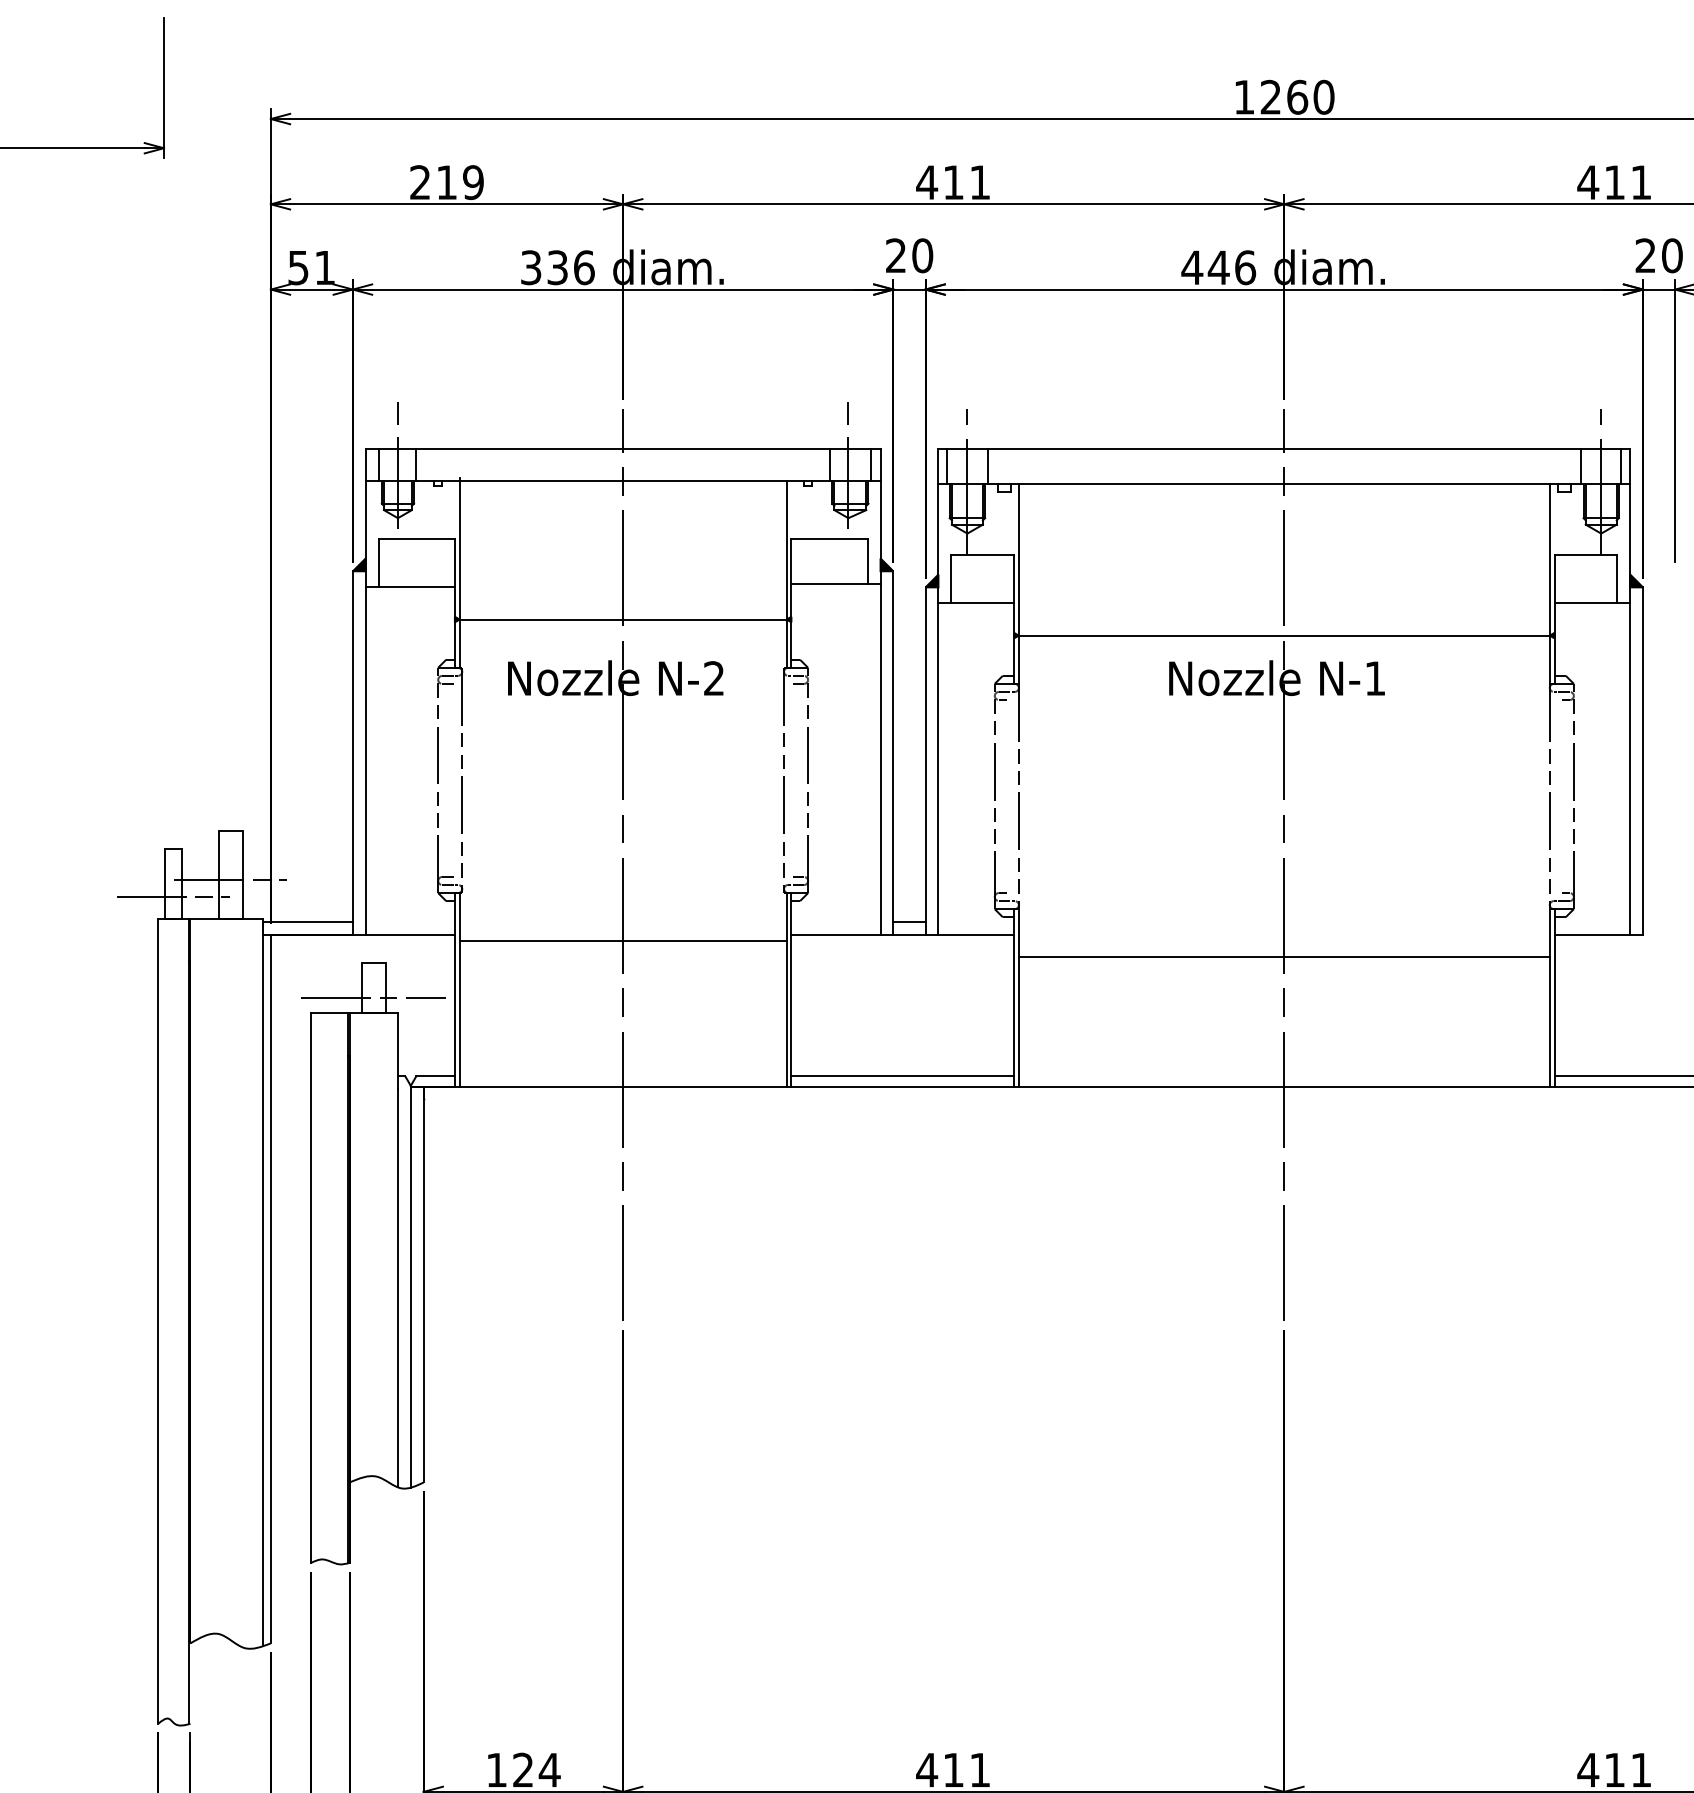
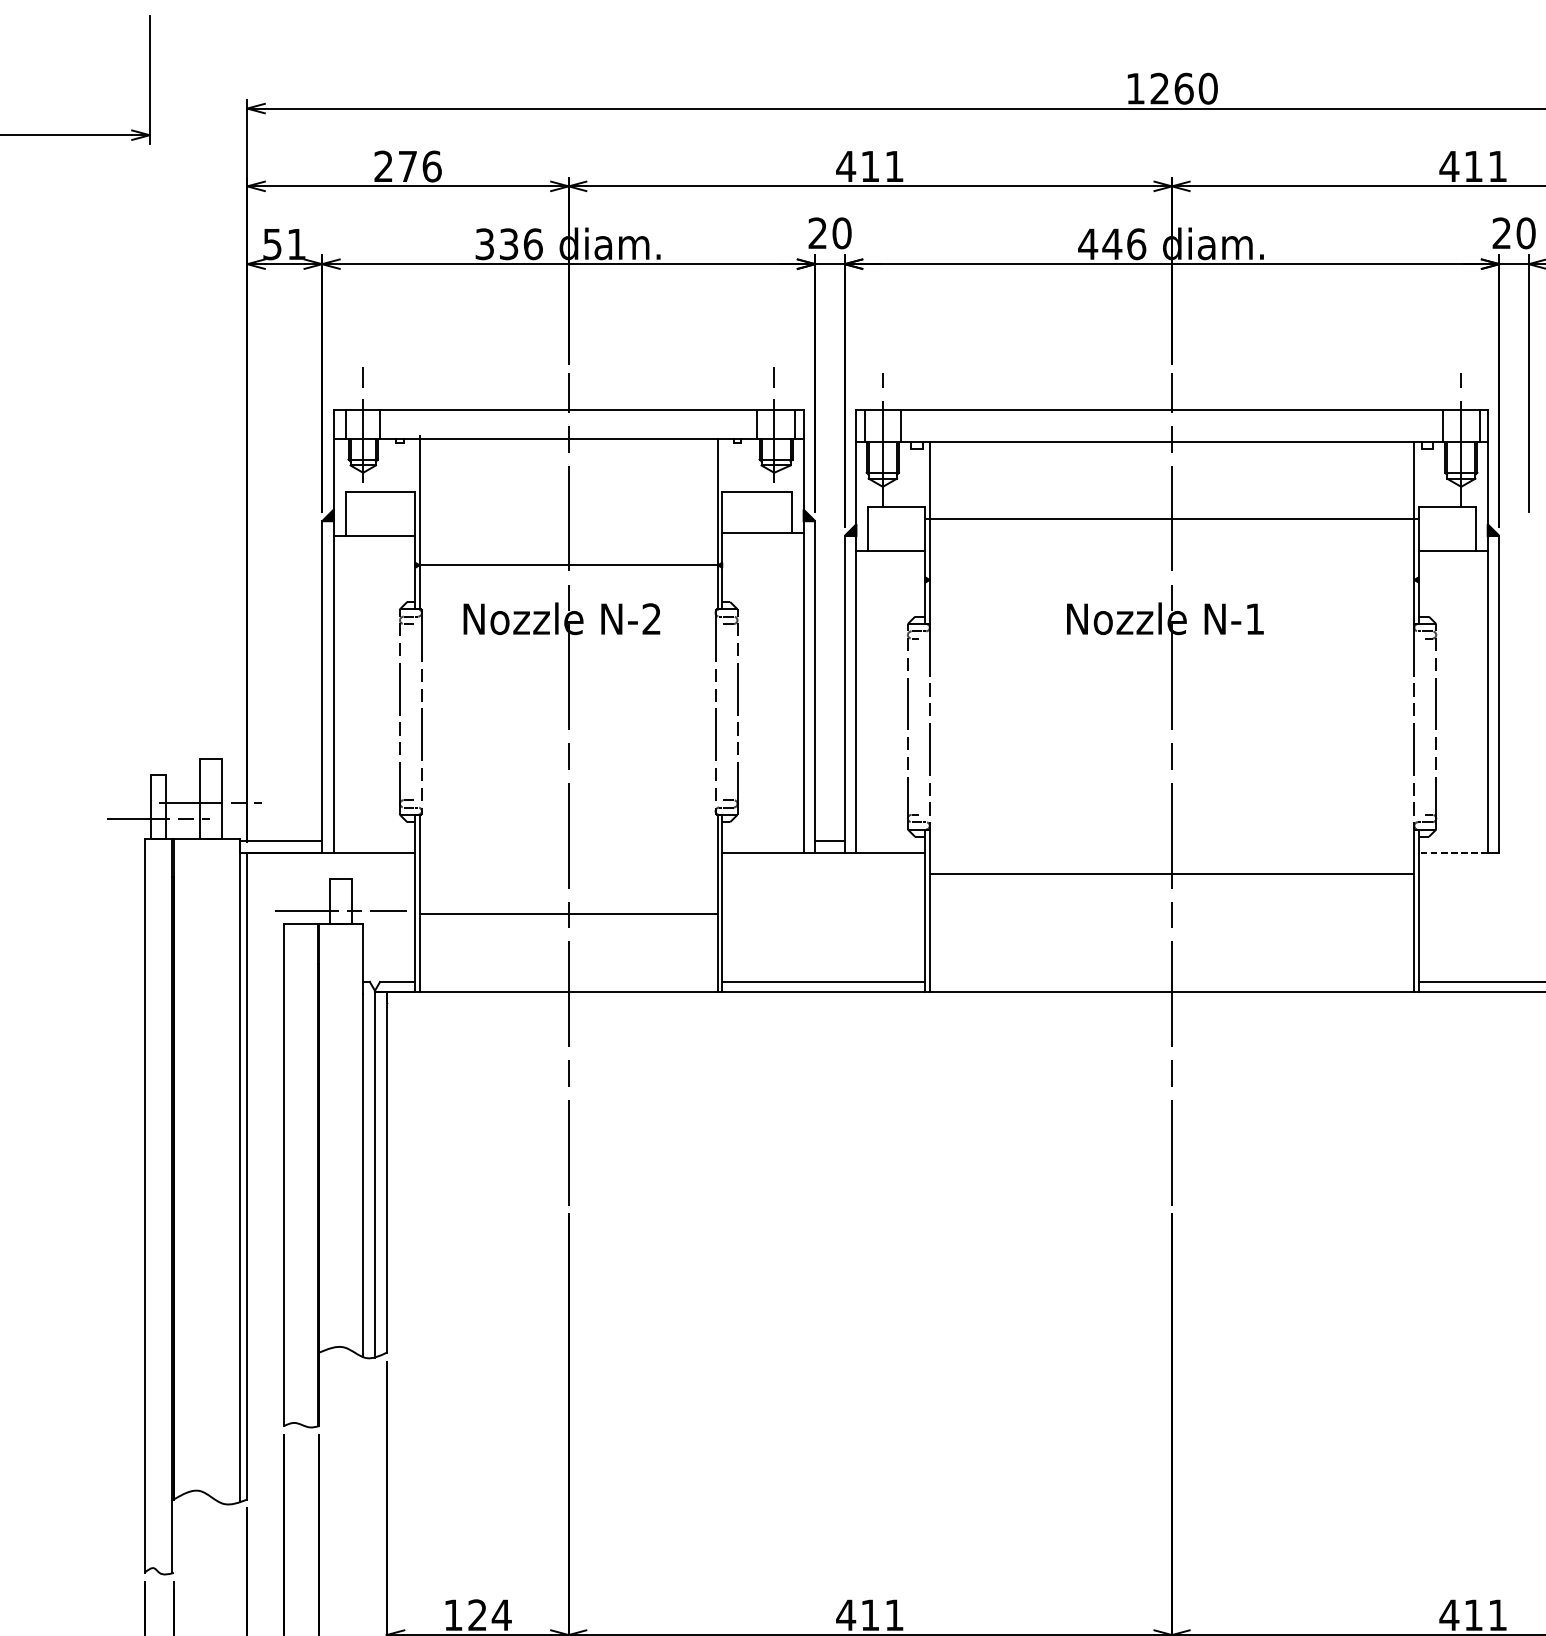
text: (460, 182) -> (420, 166), 219 -> 276
line: (1284, 635) -> (1172, 518), moved
line: (1592, 934) -> (1453, 852), solid -> dashed
line: (622, 941) -> (568, 913), moved

